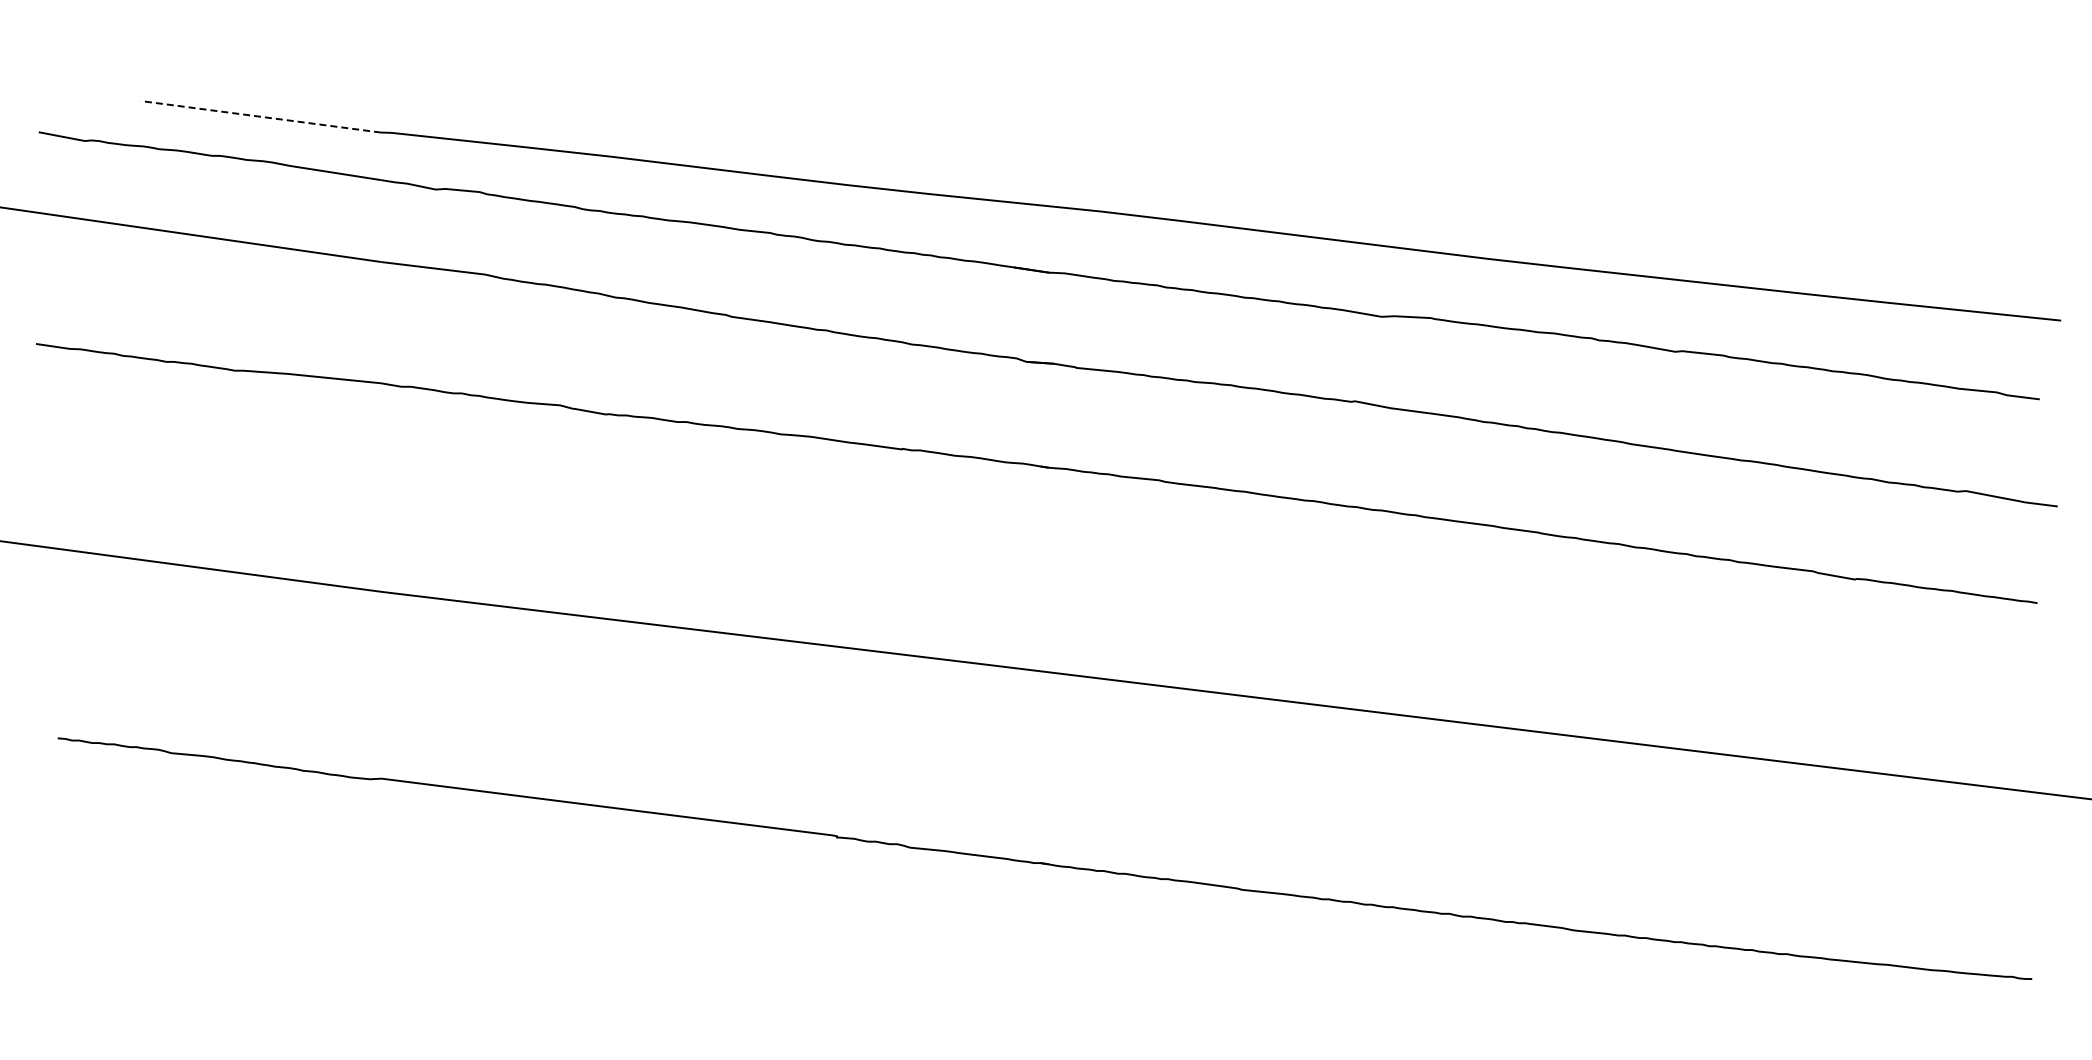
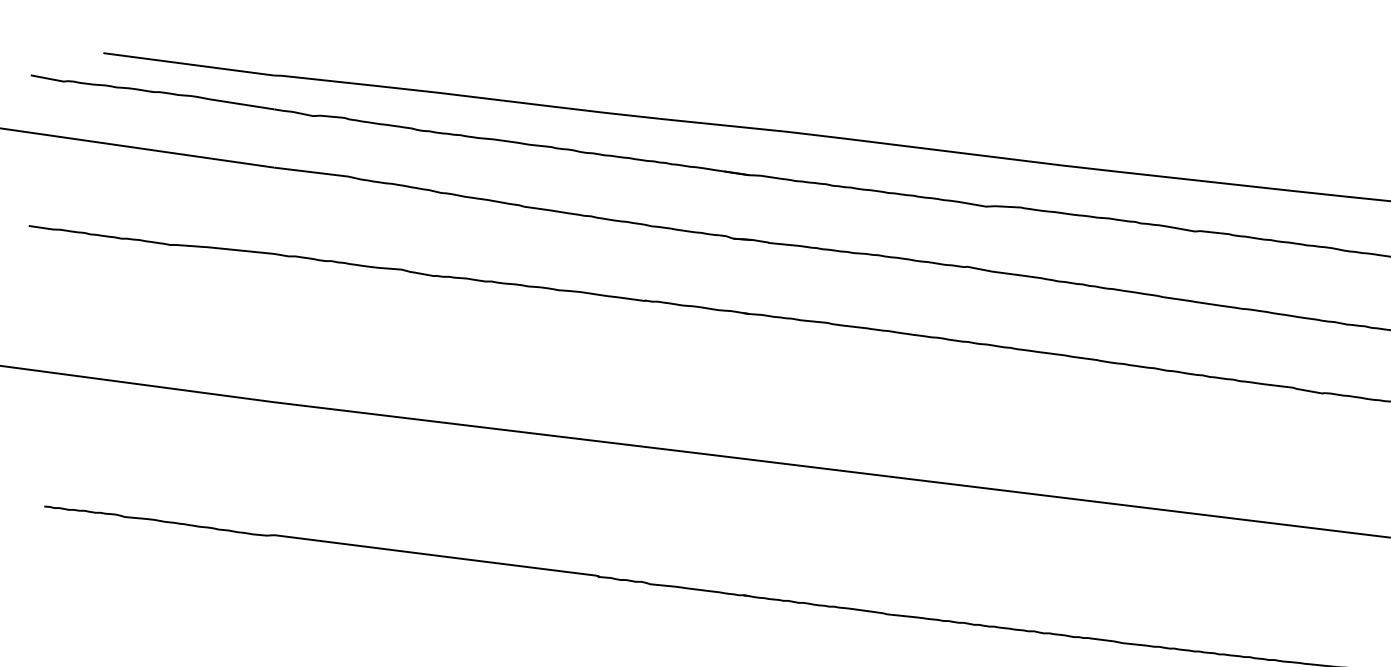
line: (260, 116) -> (188, 64), dashed -> solid

